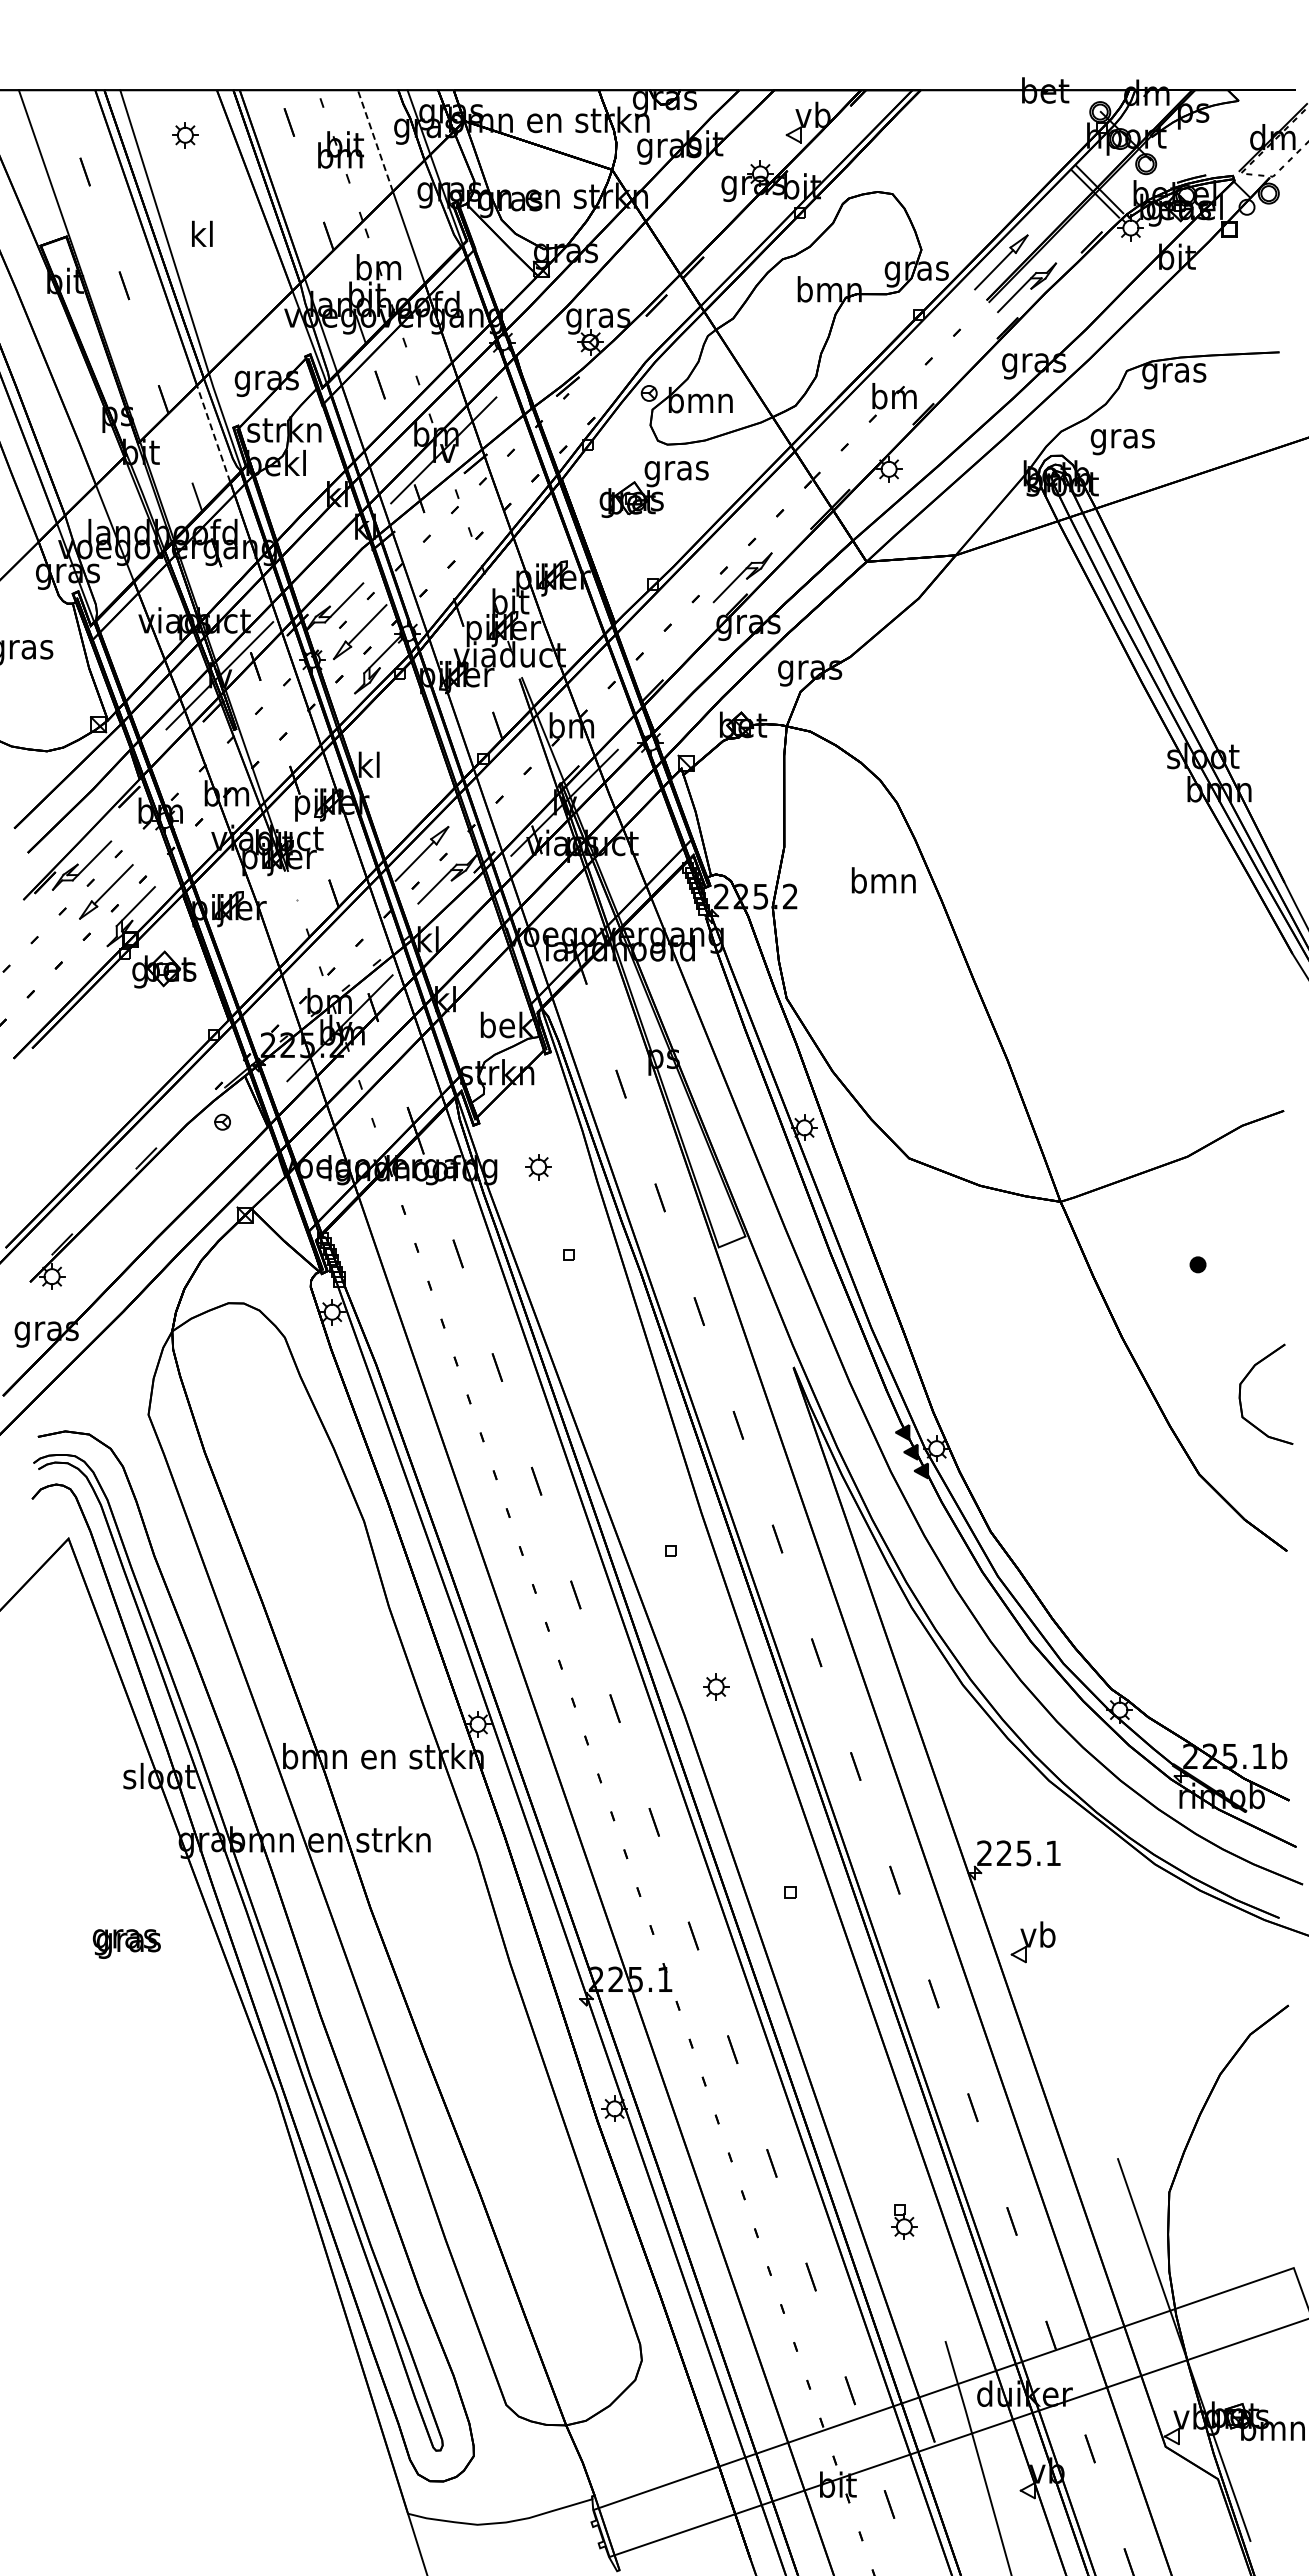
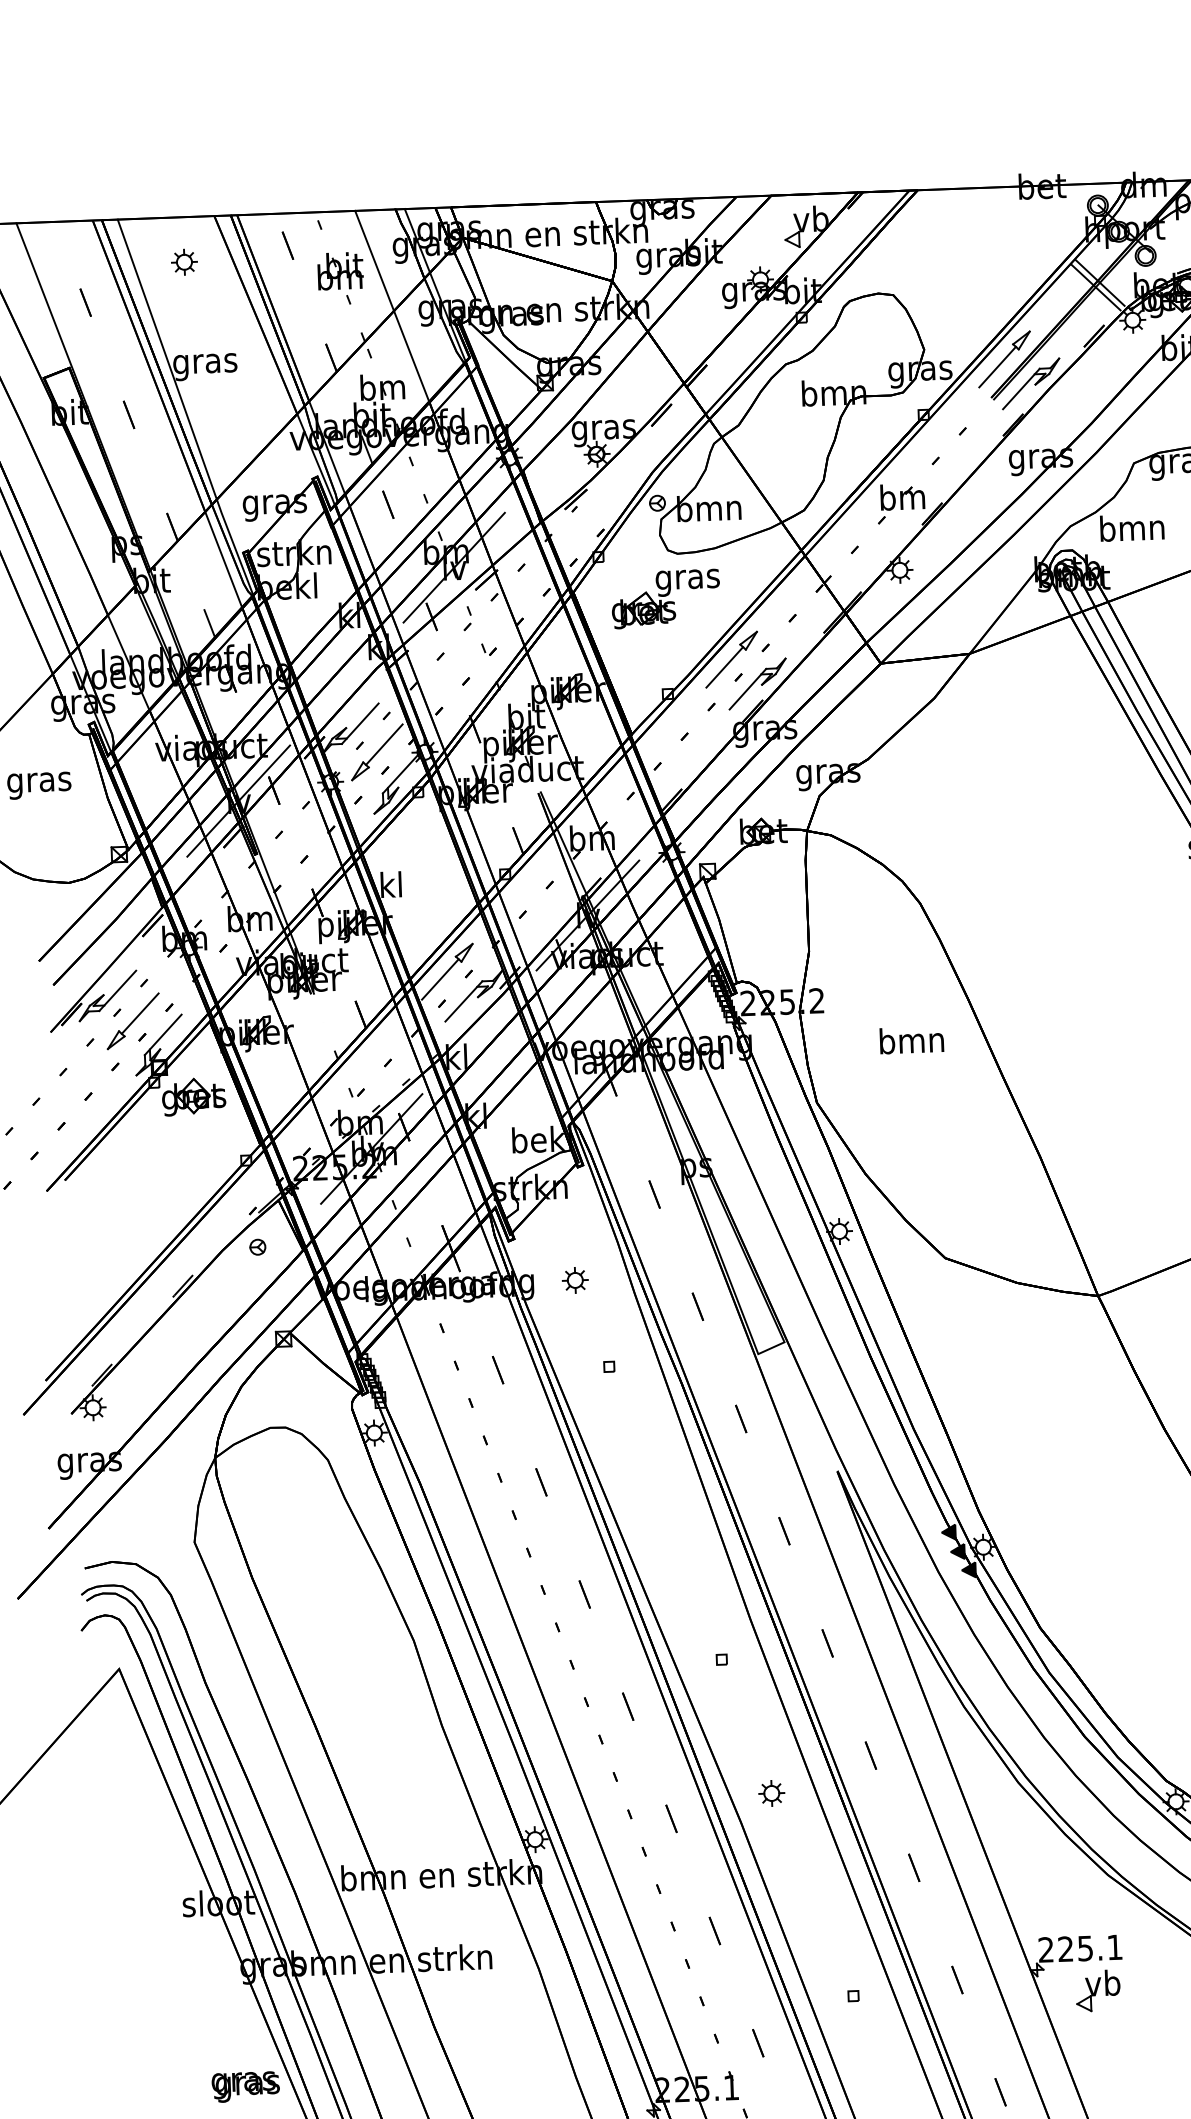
line: (375, 140) -> (374, 260), dashed -> solid
text: (202, 236) -> (205, 362), kl -> gras
line: (213, 433) -> (223, 559), dashed -> solid
text: (1122, 438) -> (1132, 530), gras -> bmn
part: (717, 552) -> (731, 659), added
text: (883, 880) -> (911, 1040), moved
part: (1032, 1942) -> (1097, 1991), moved
text: (126, 1943) -> (245, 2086), moved

